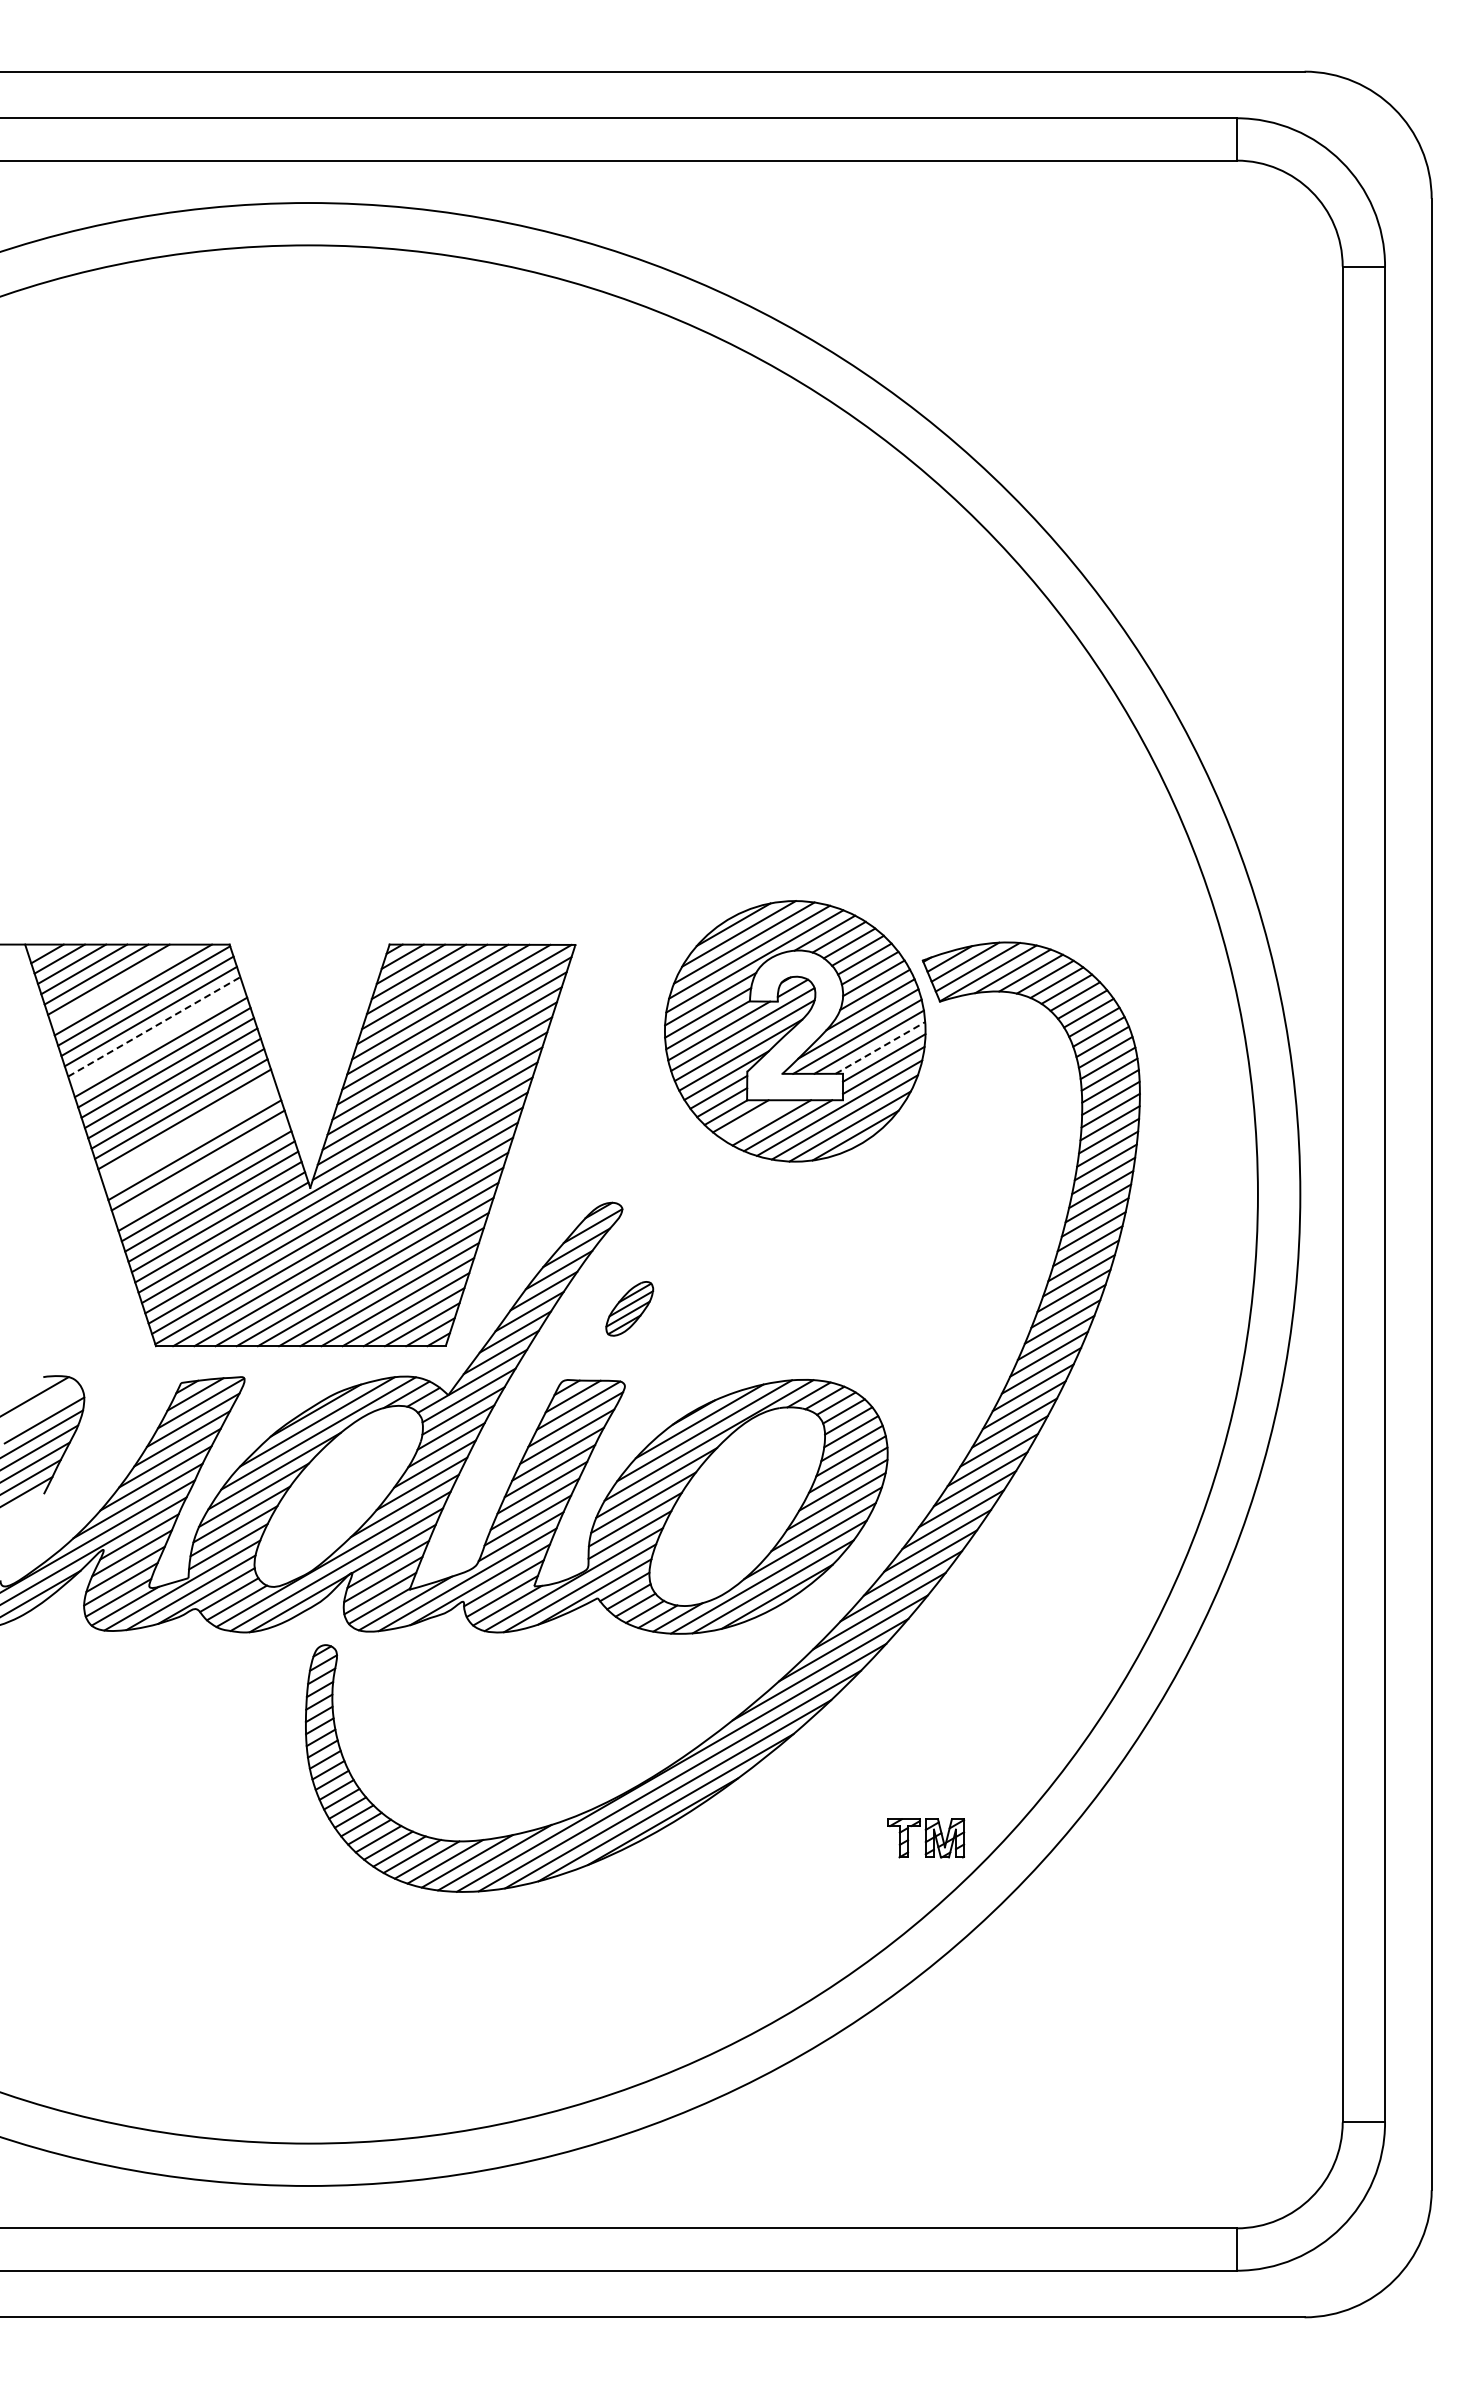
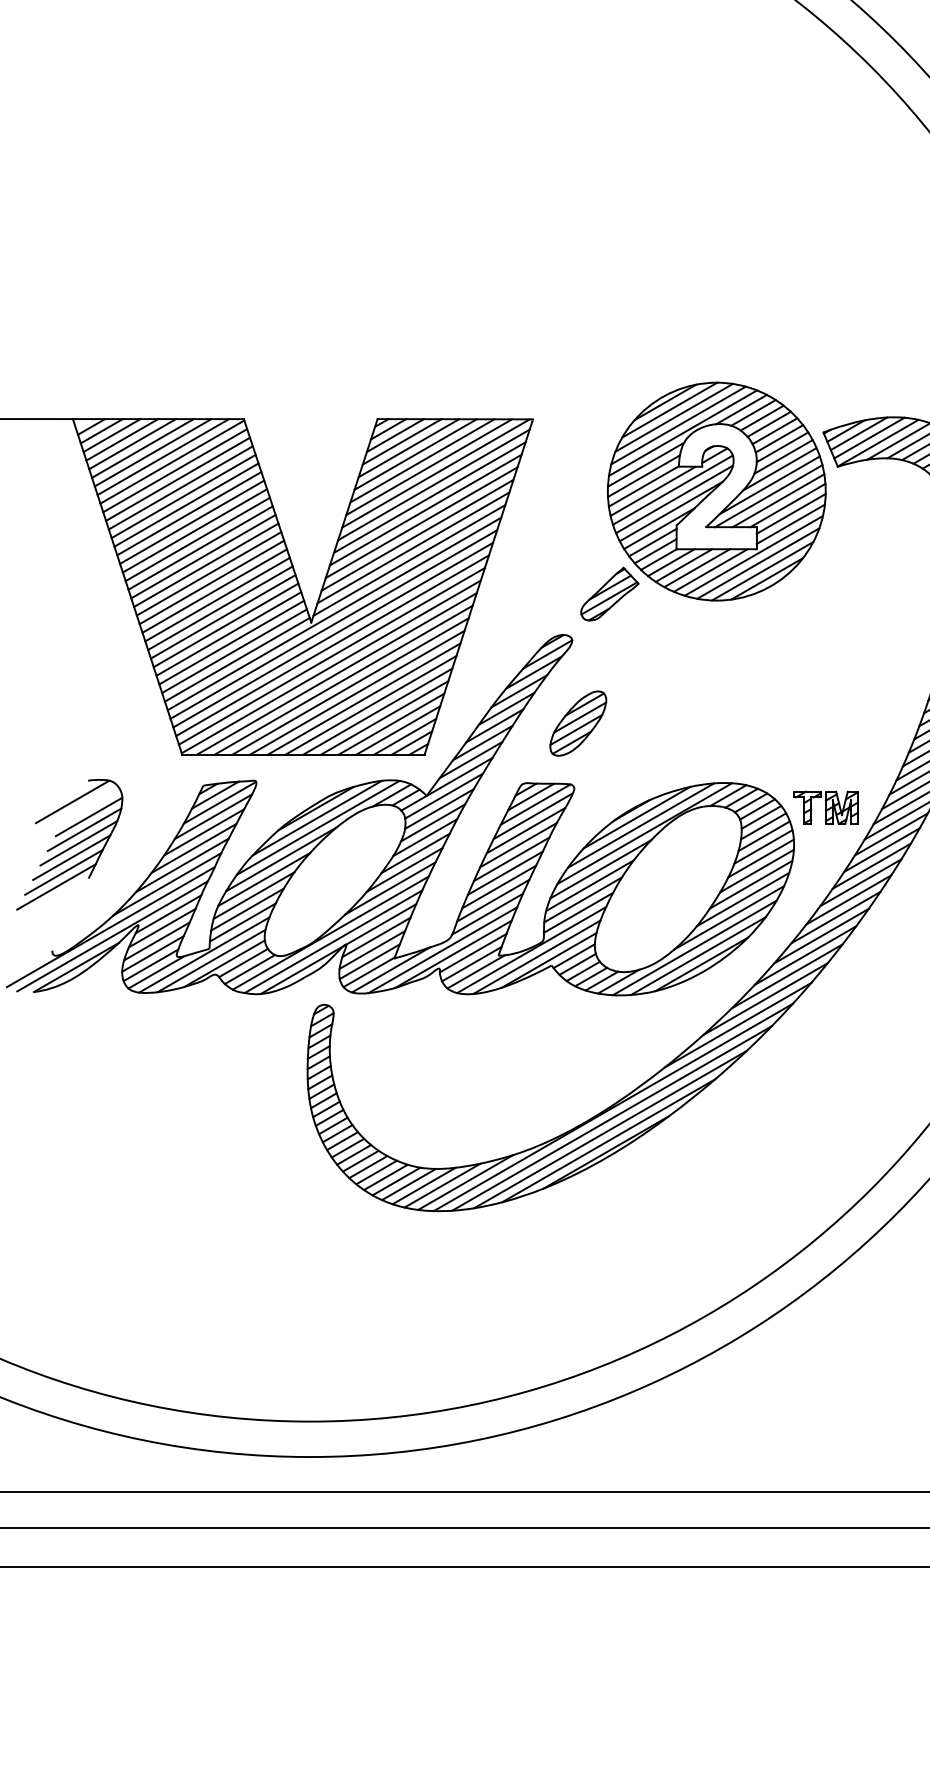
line: (120, 984) -> (152, 452), added
line: (154, 1026) -> (181, 487), dashed -> solid
line: (157, 1036) -> (183, 495), added
line: (880, 1047) -> (788, 505), dashed -> solid
line: (755, 1119) -> (683, 565), added
line: (187, 1129) -> (208, 573), added
line: (191, 1139) -> (211, 582), added
part: (667, 1153) -> (609, 593), added
line: (201, 1170) -> (220, 607), added
part: (629, 1308) -> (578, 723), size x1.43
part: (926, 1838) -> (826, 807), moved

